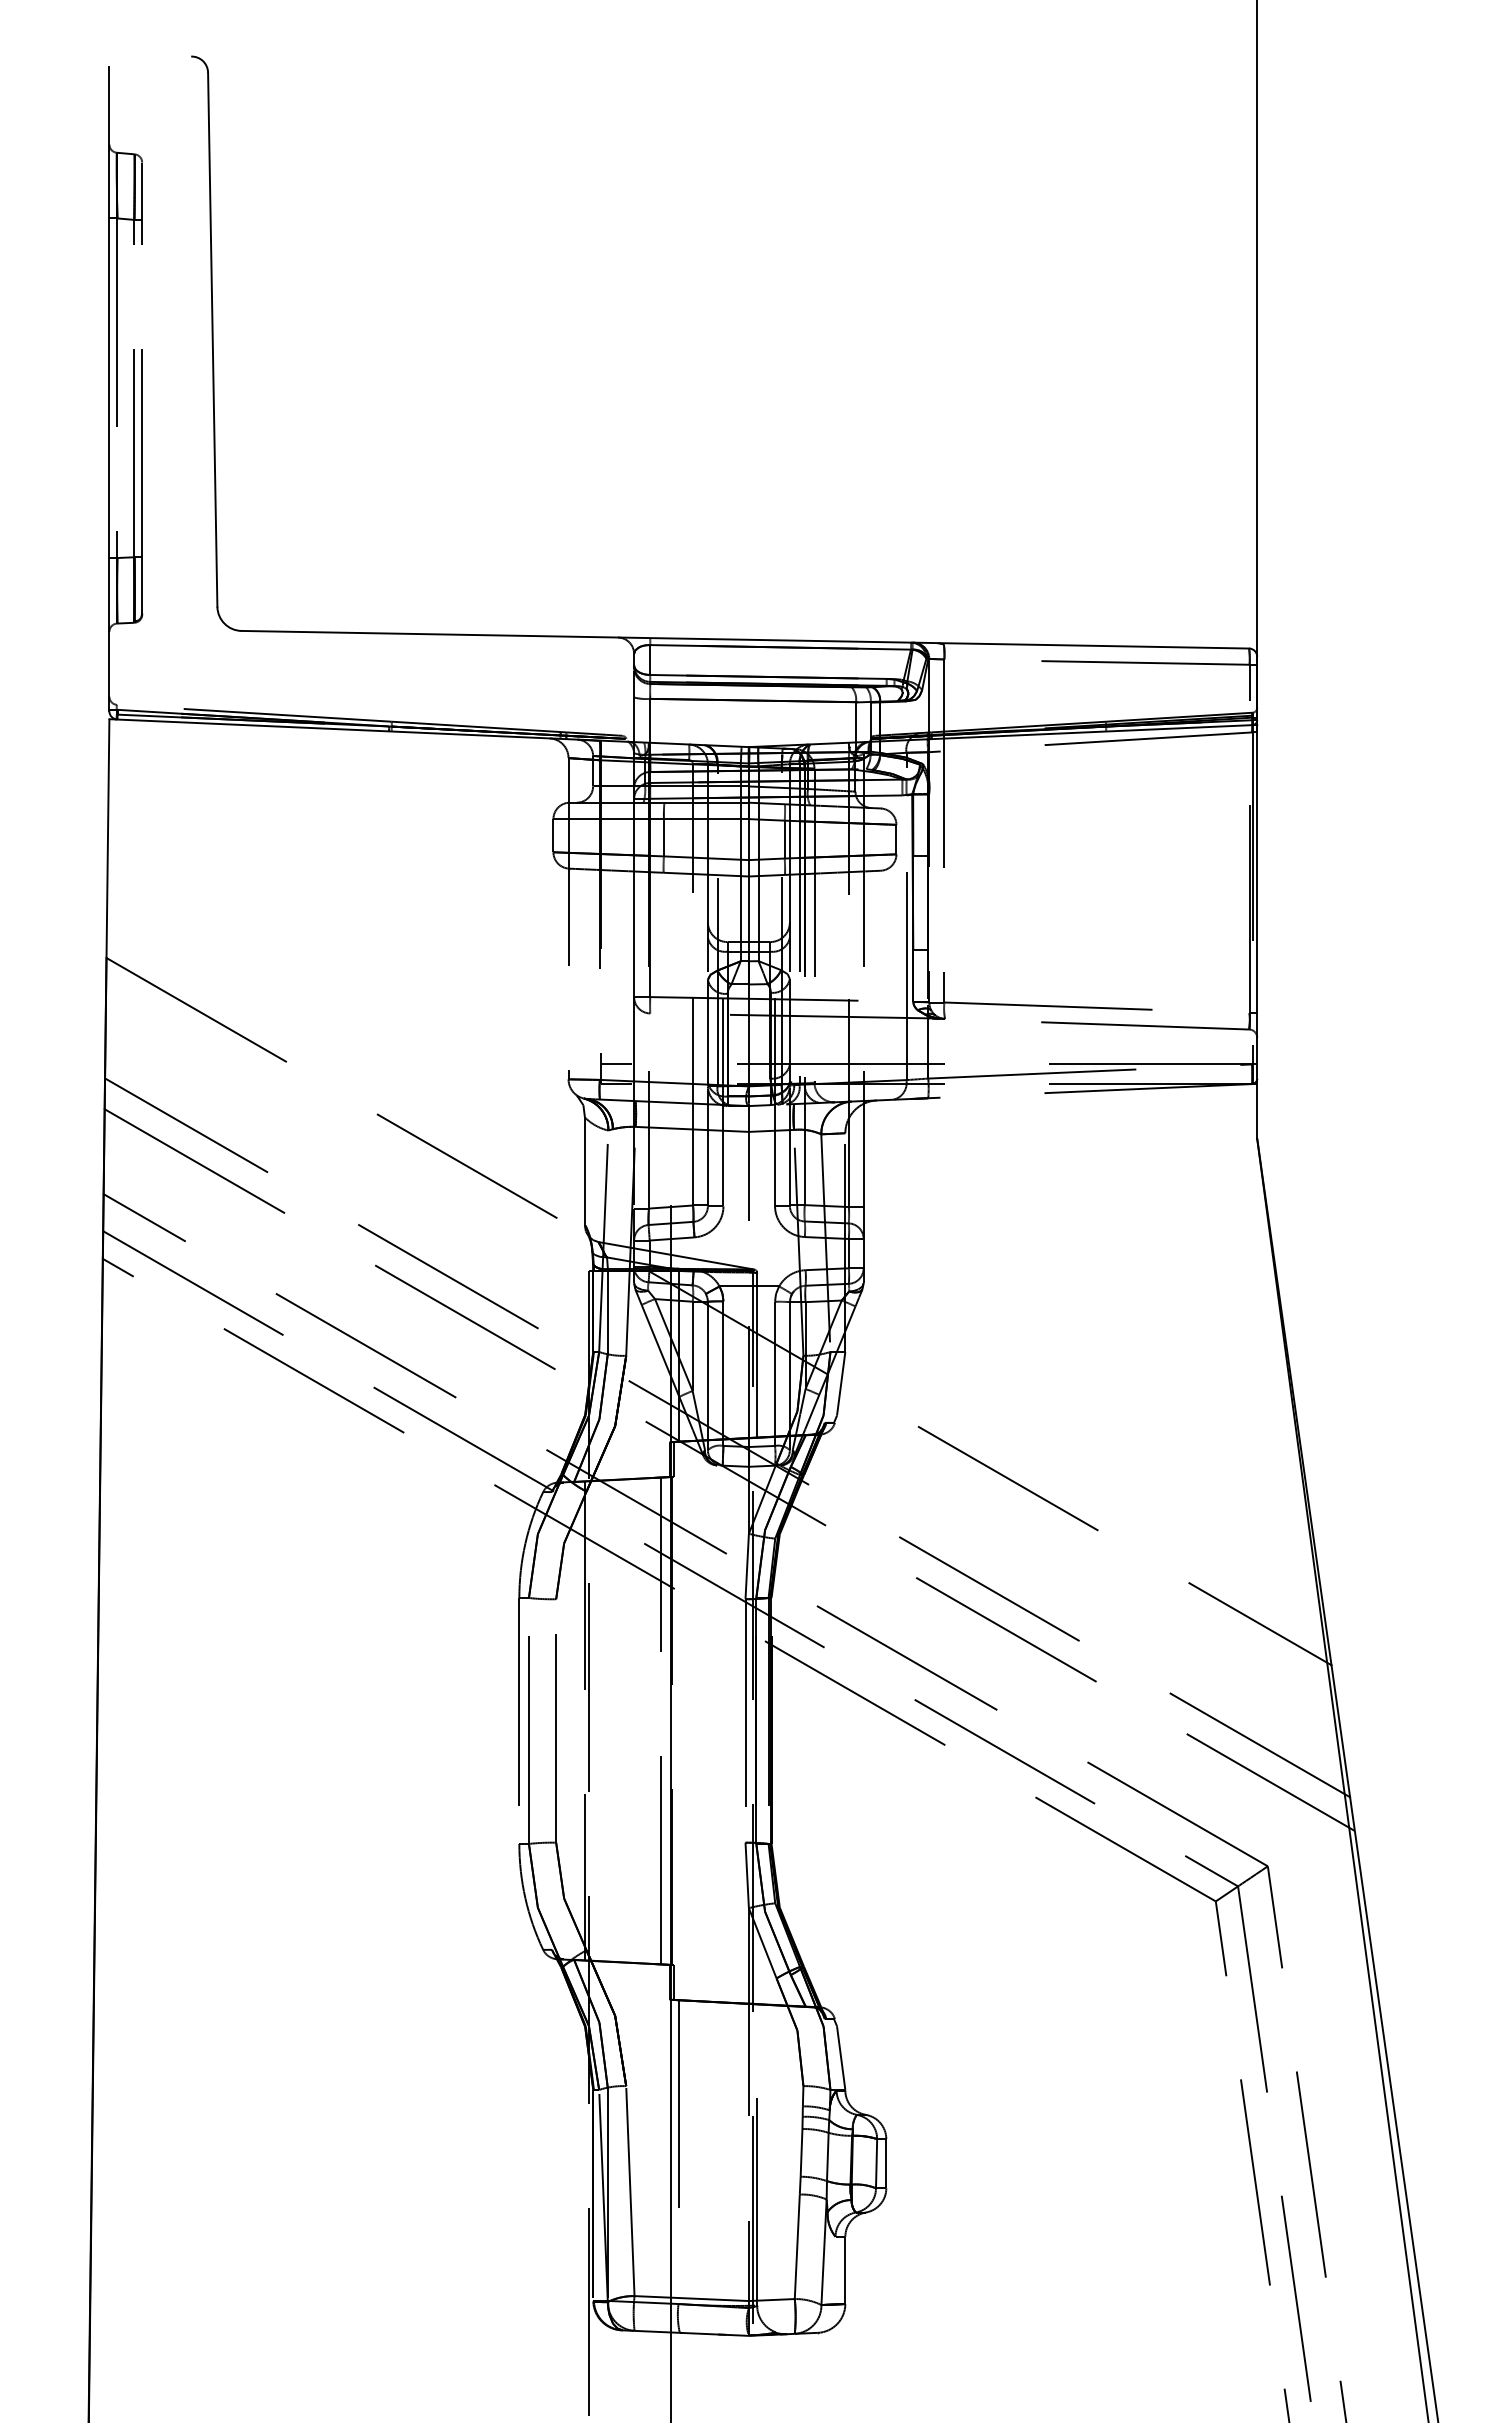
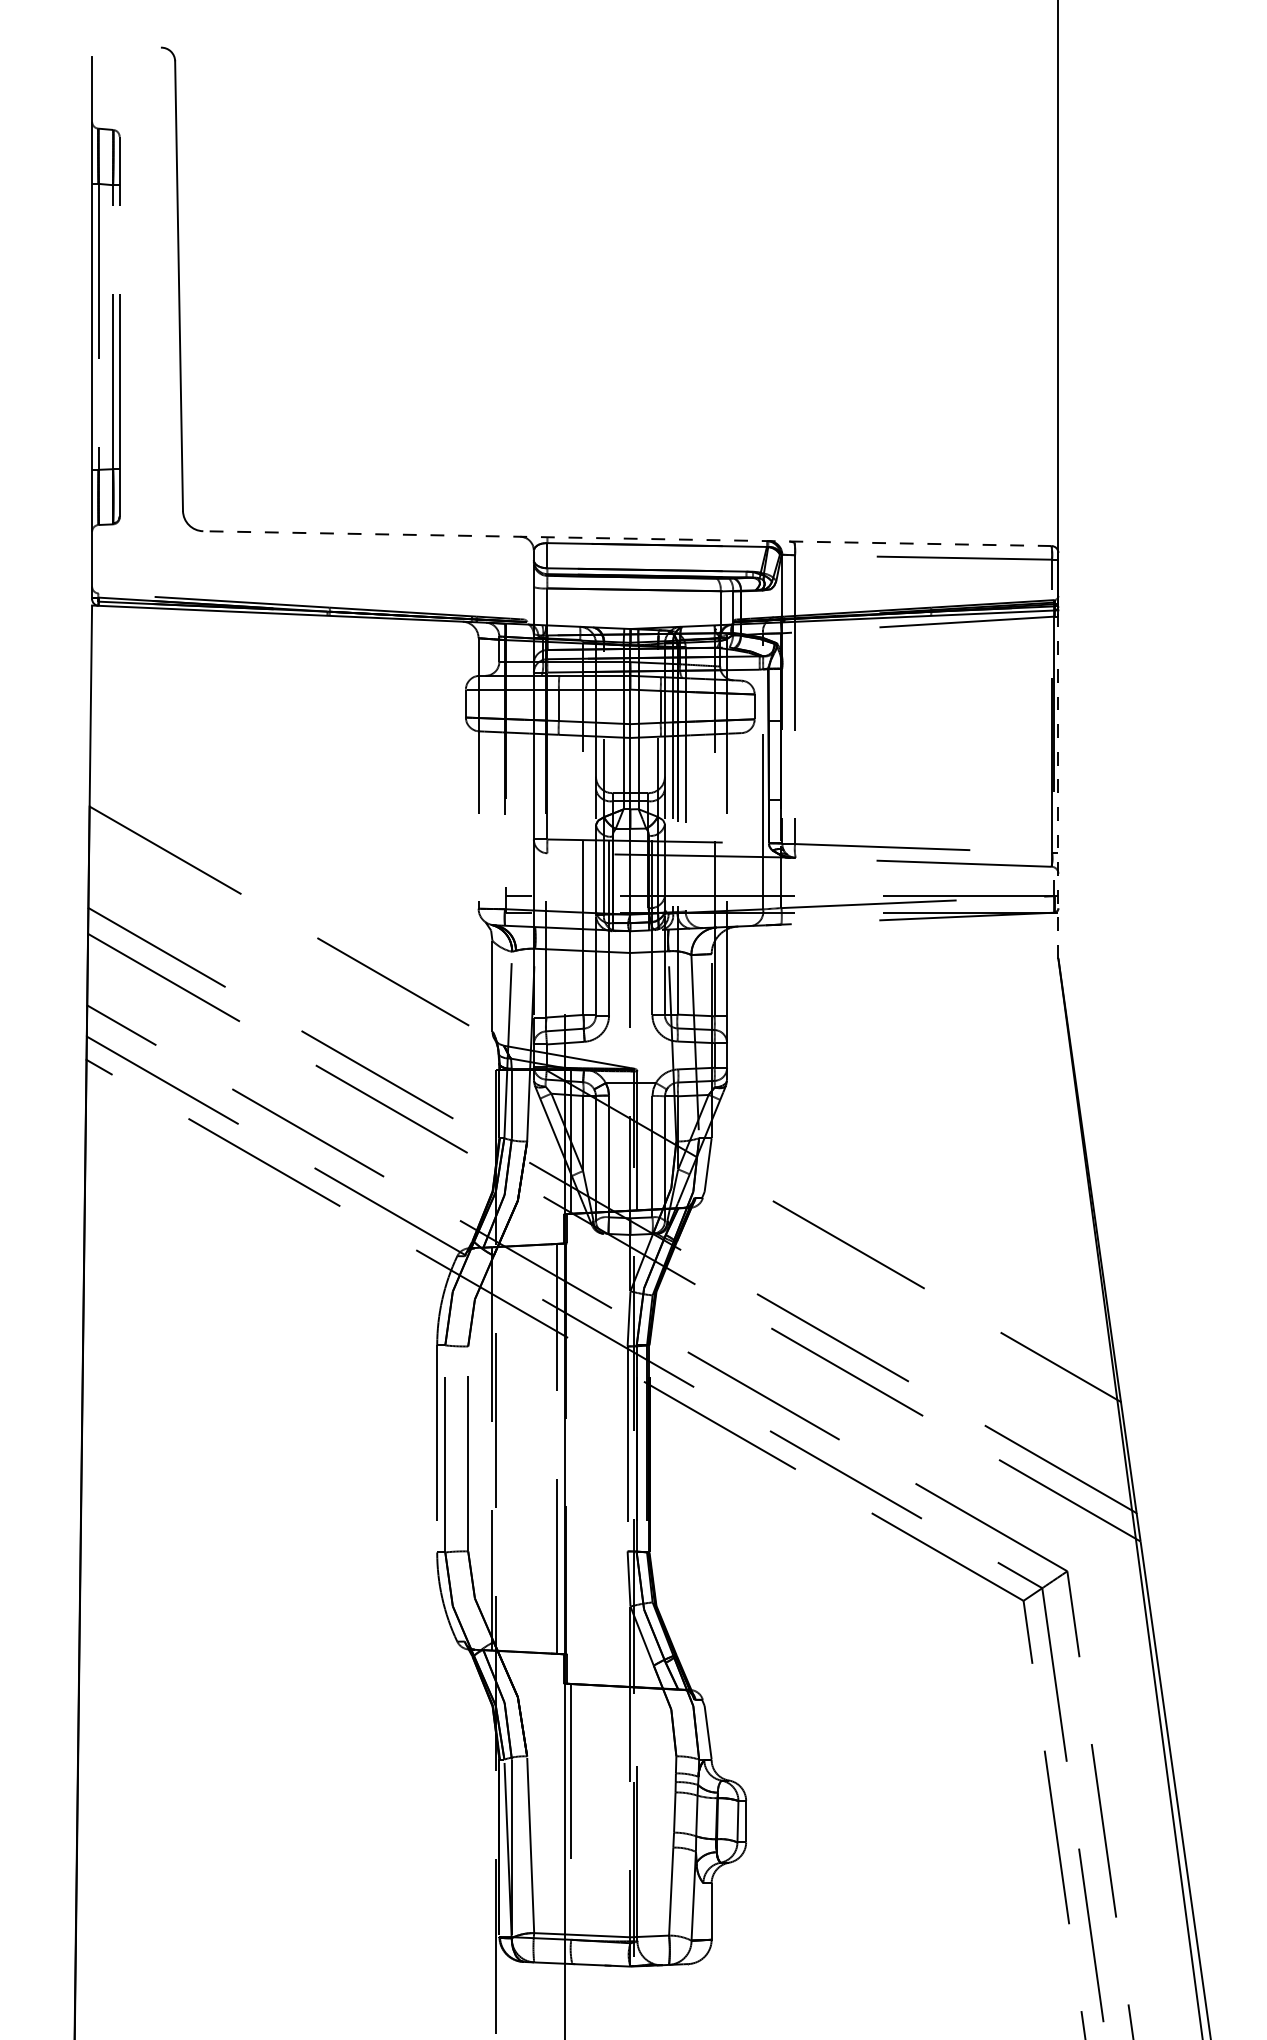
line: (745, 639) -> (627, 538), solid -> dashed
line: (1257, 931) -> (1058, 784), solid -> dashed

